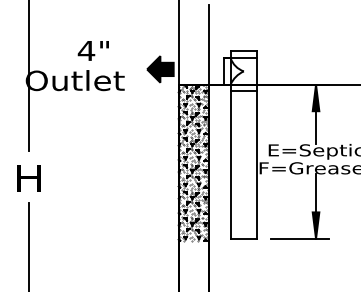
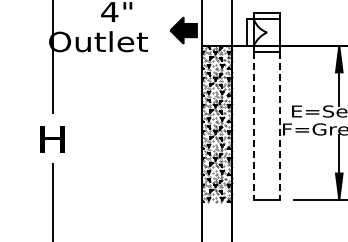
line: (230, 165) -> (253, 126), solid -> dashed
line: (257, 165) -> (280, 126), solid -> dashed

